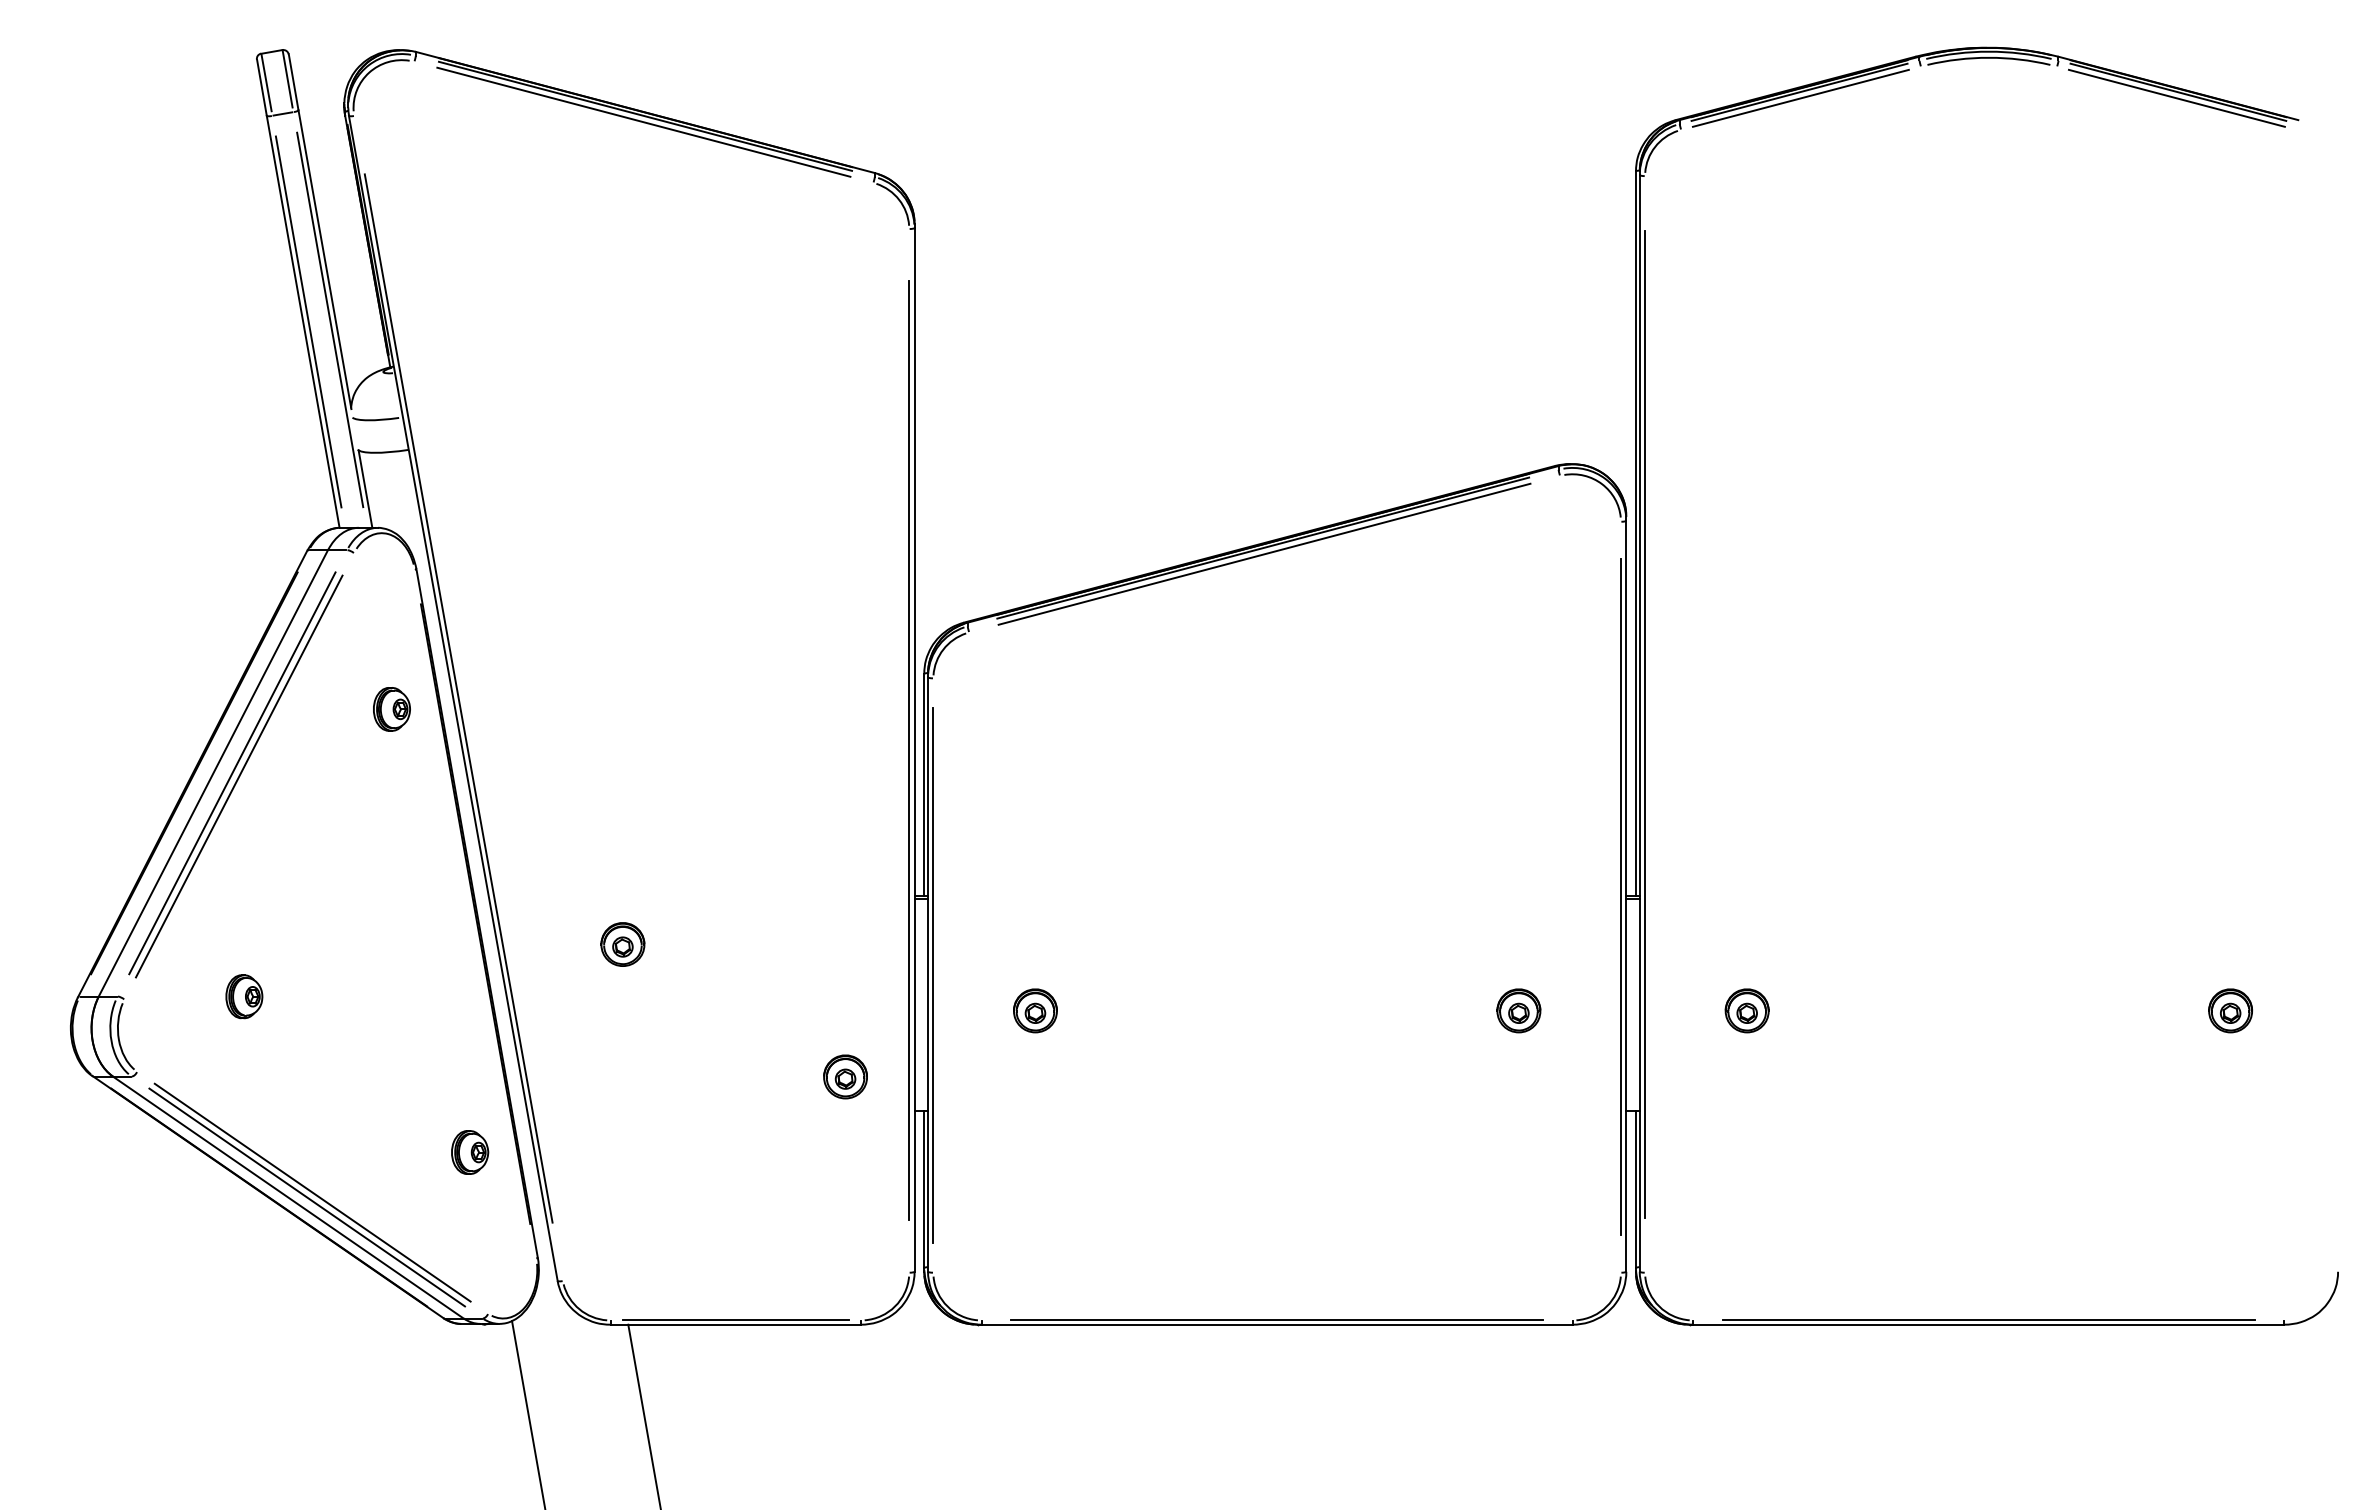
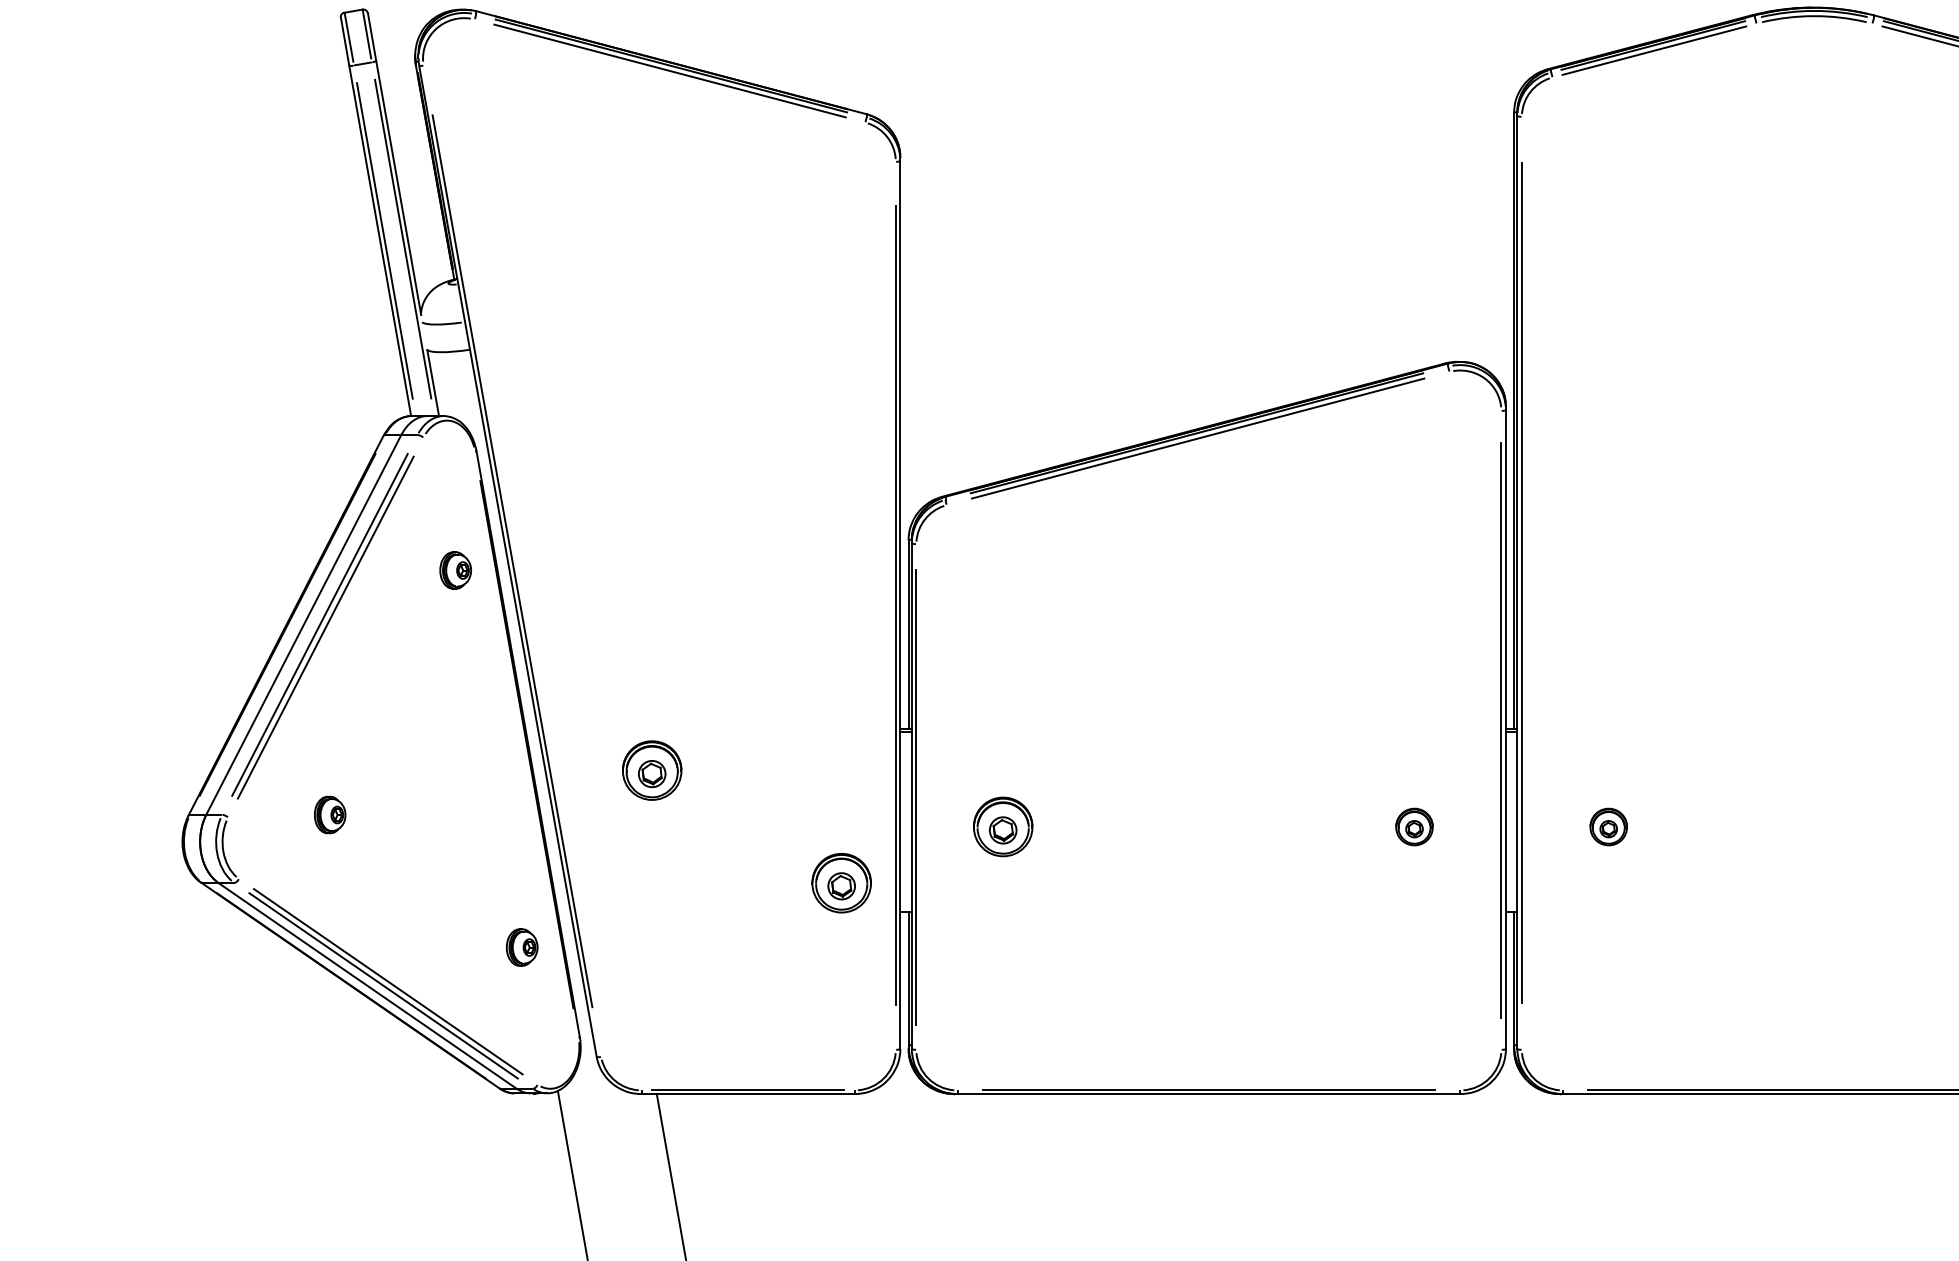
part: (622, 944) -> (651, 770), size x1.6
part: (1035, 1010) -> (1003, 826), size x1.6
part: (845, 1076) -> (841, 882), size x1.6

